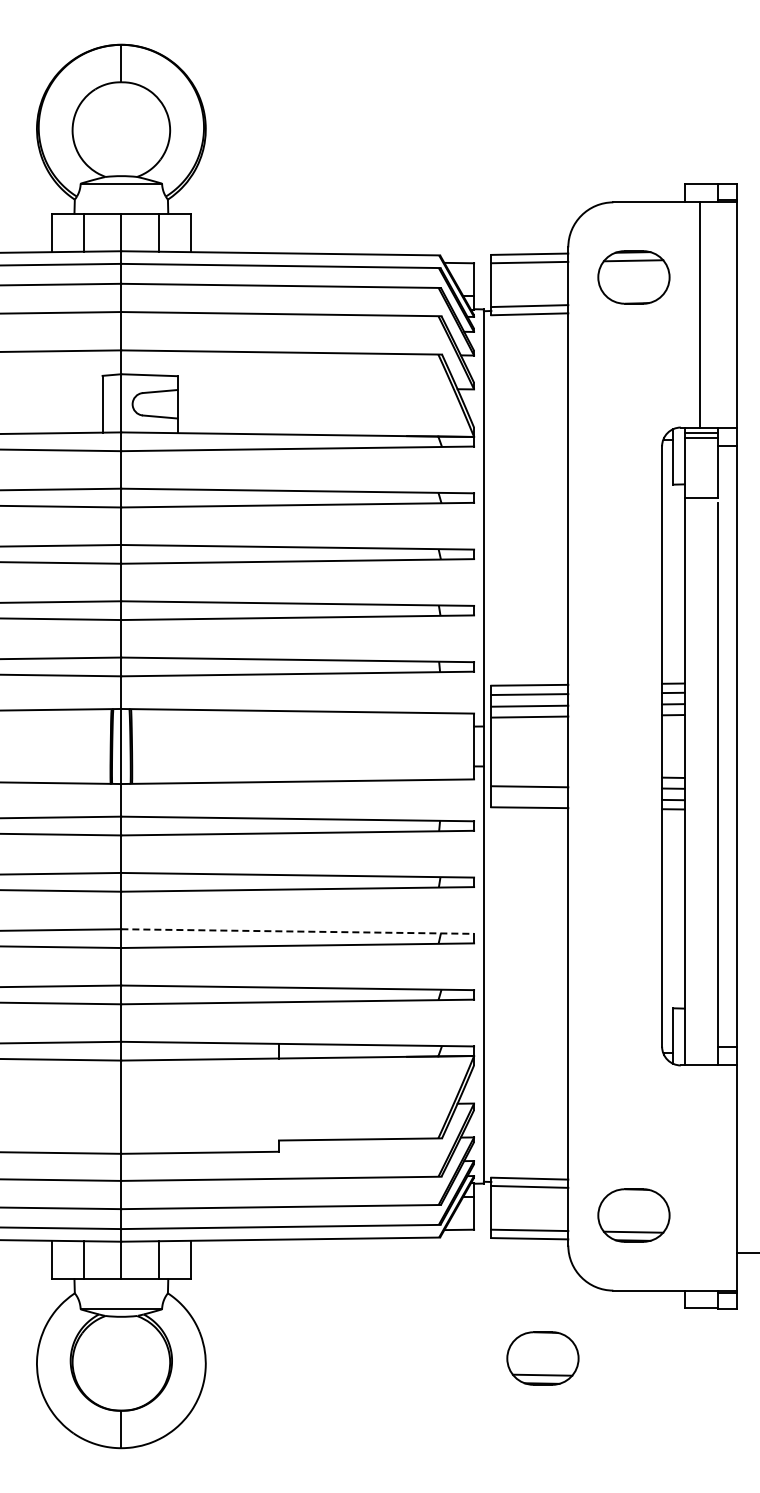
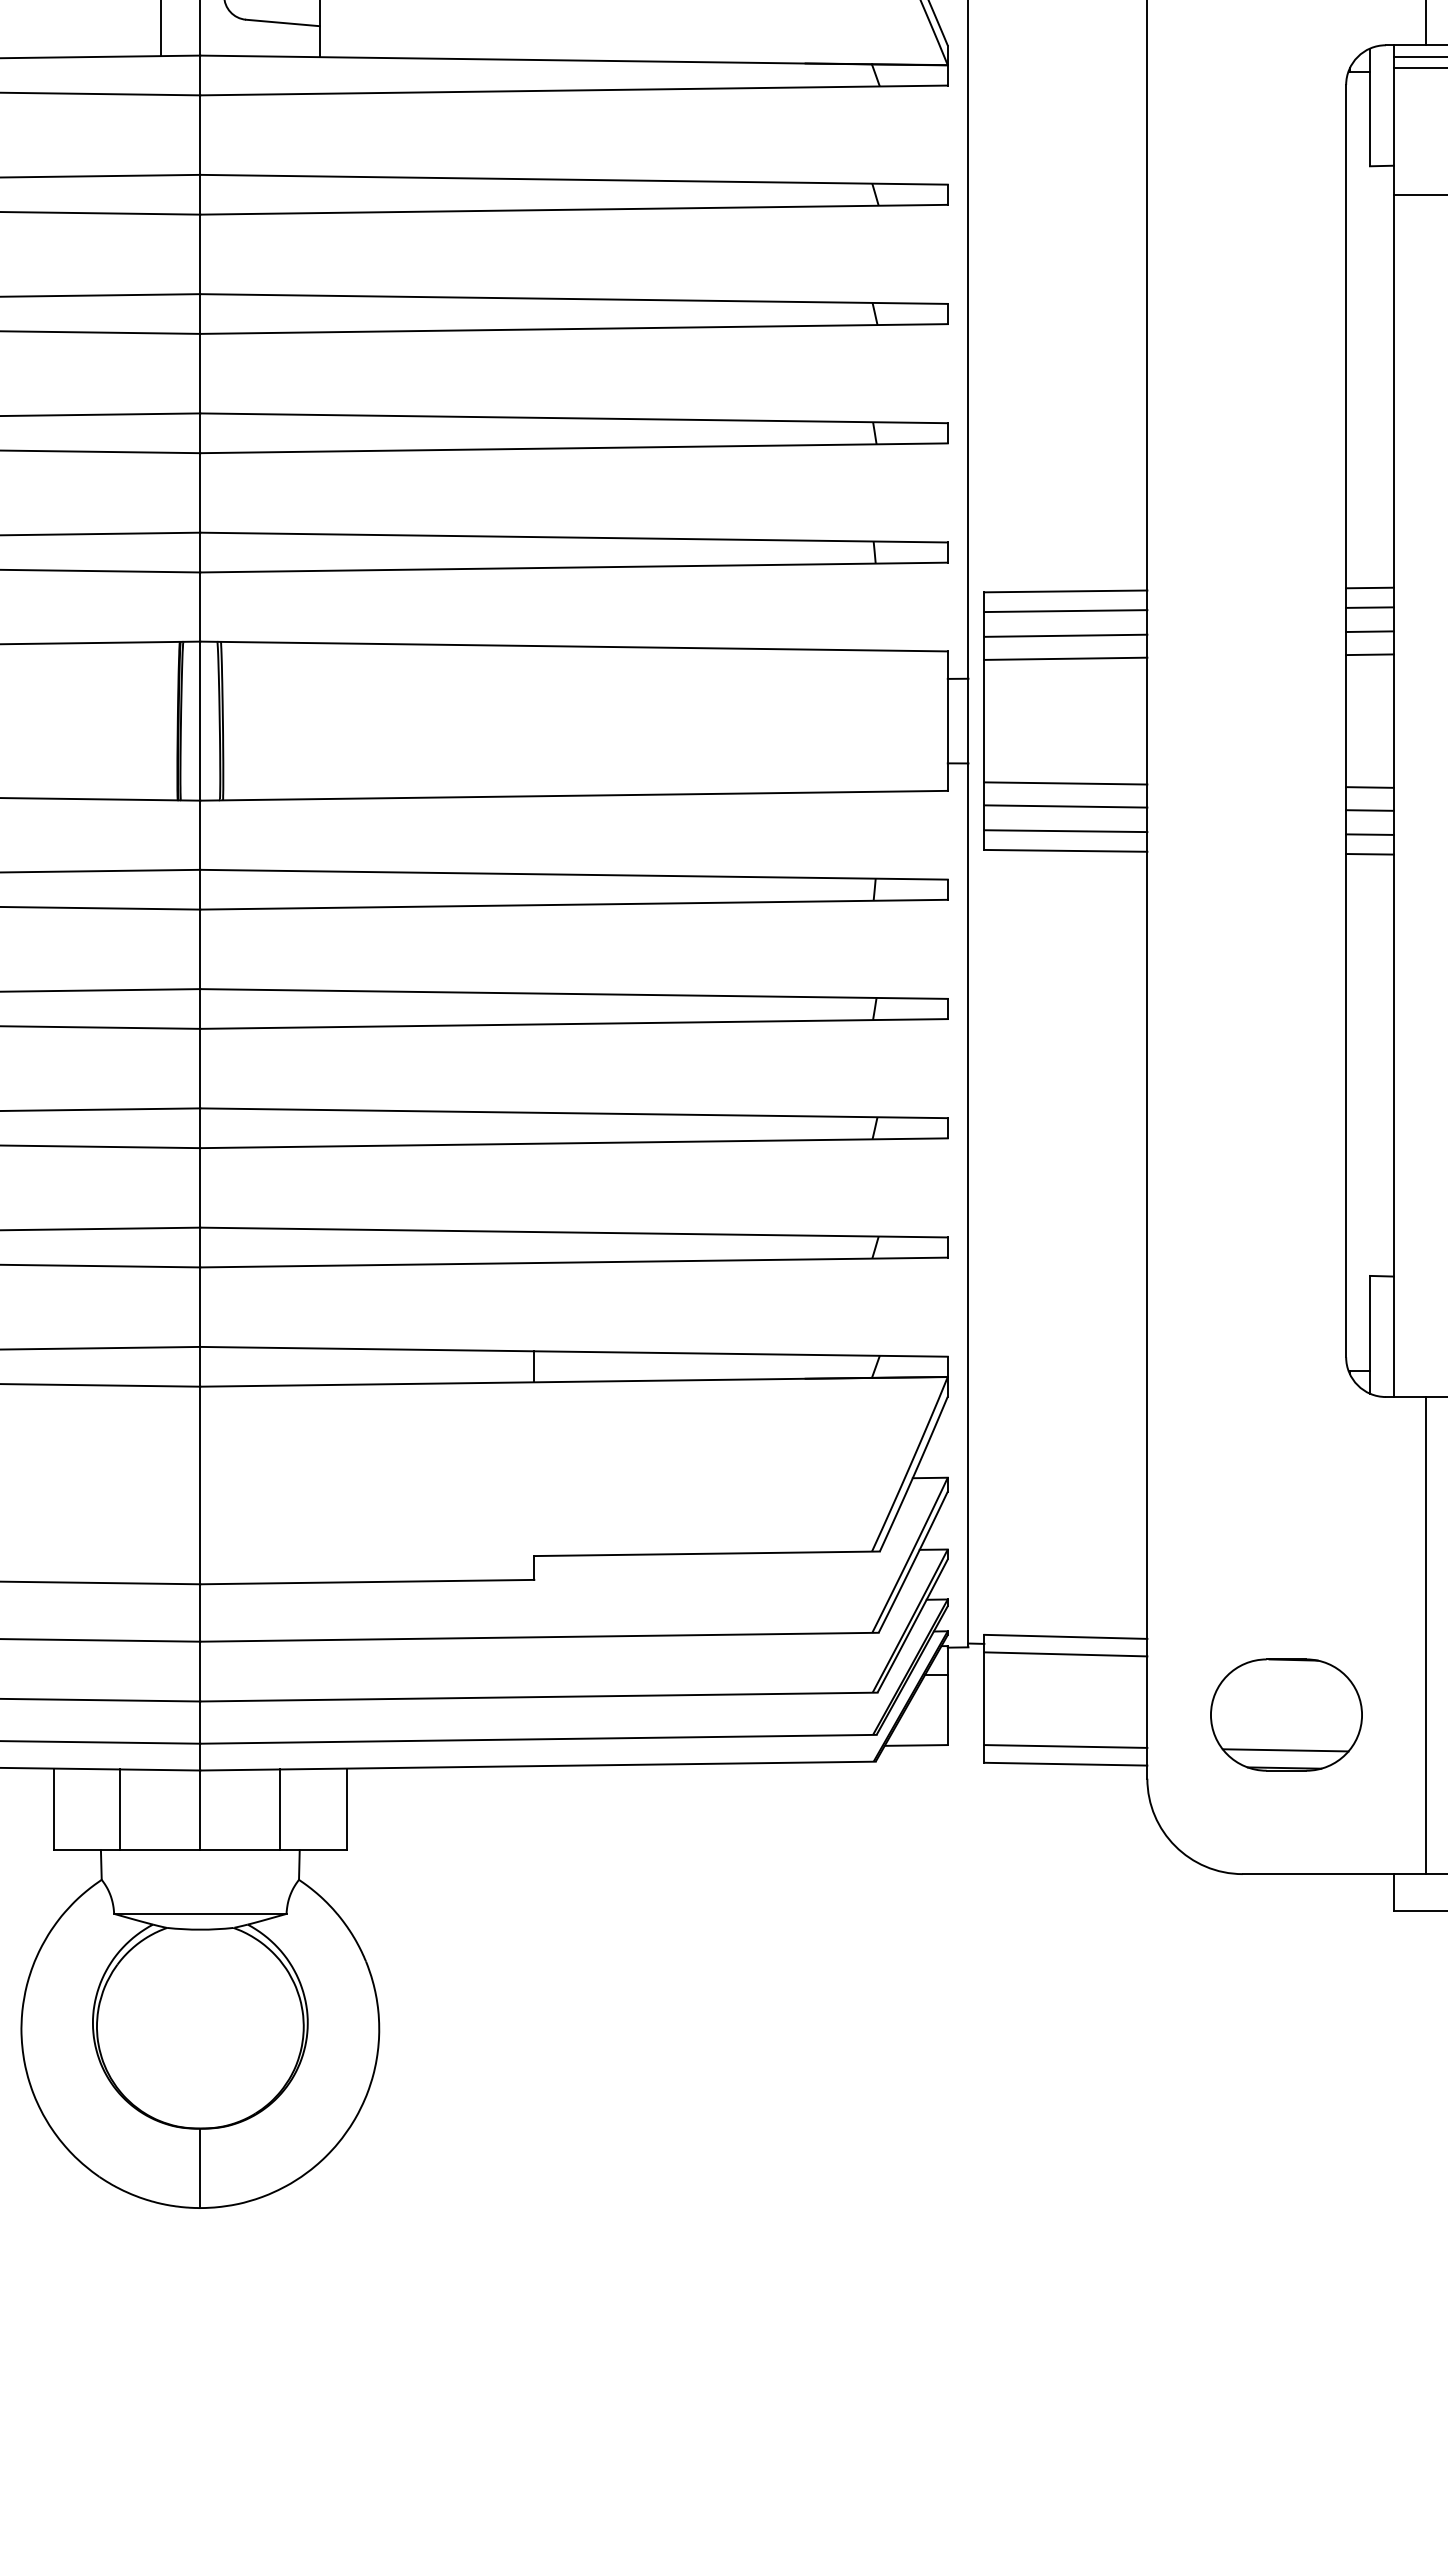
line: (529, 775) -> (1065, 782), added
line: (529, 797) -> (1065, 829), added
line: (298, 931) -> (575, 1113), dashed -> solid
line: (699, 1177) -> (1425, 1634), added
part: (542, 1358) -> (1092, 2017), removed

